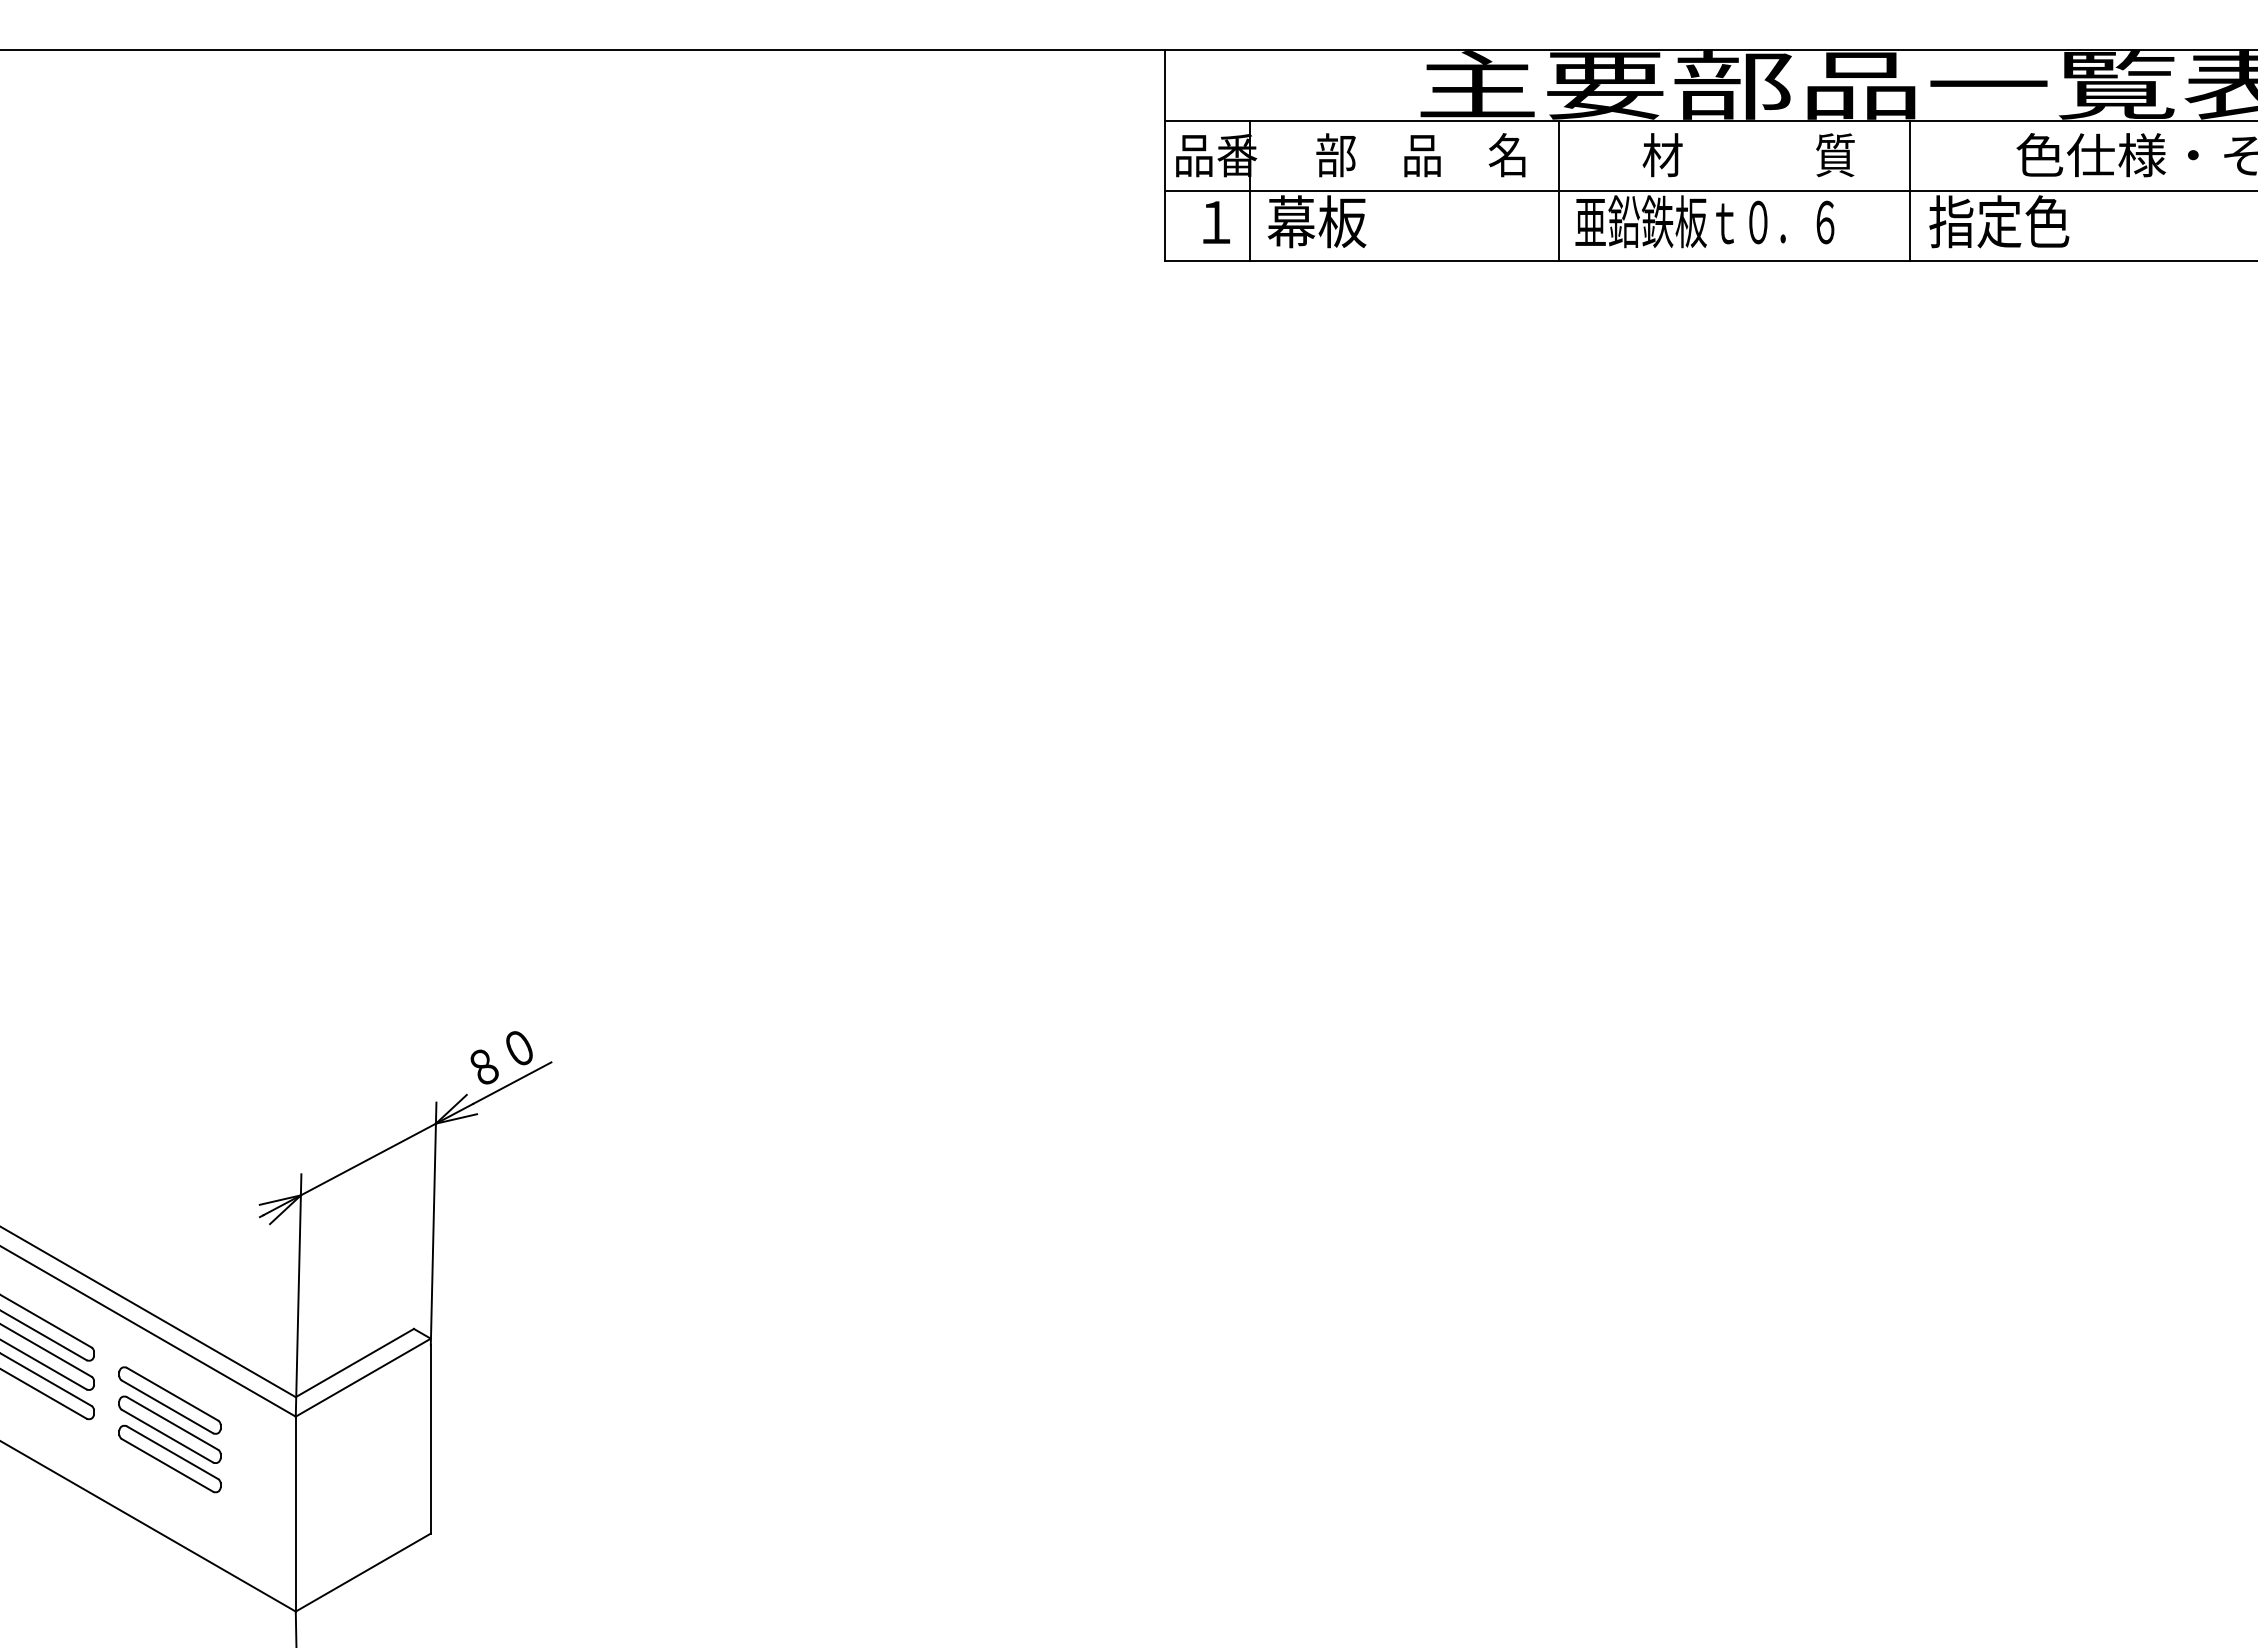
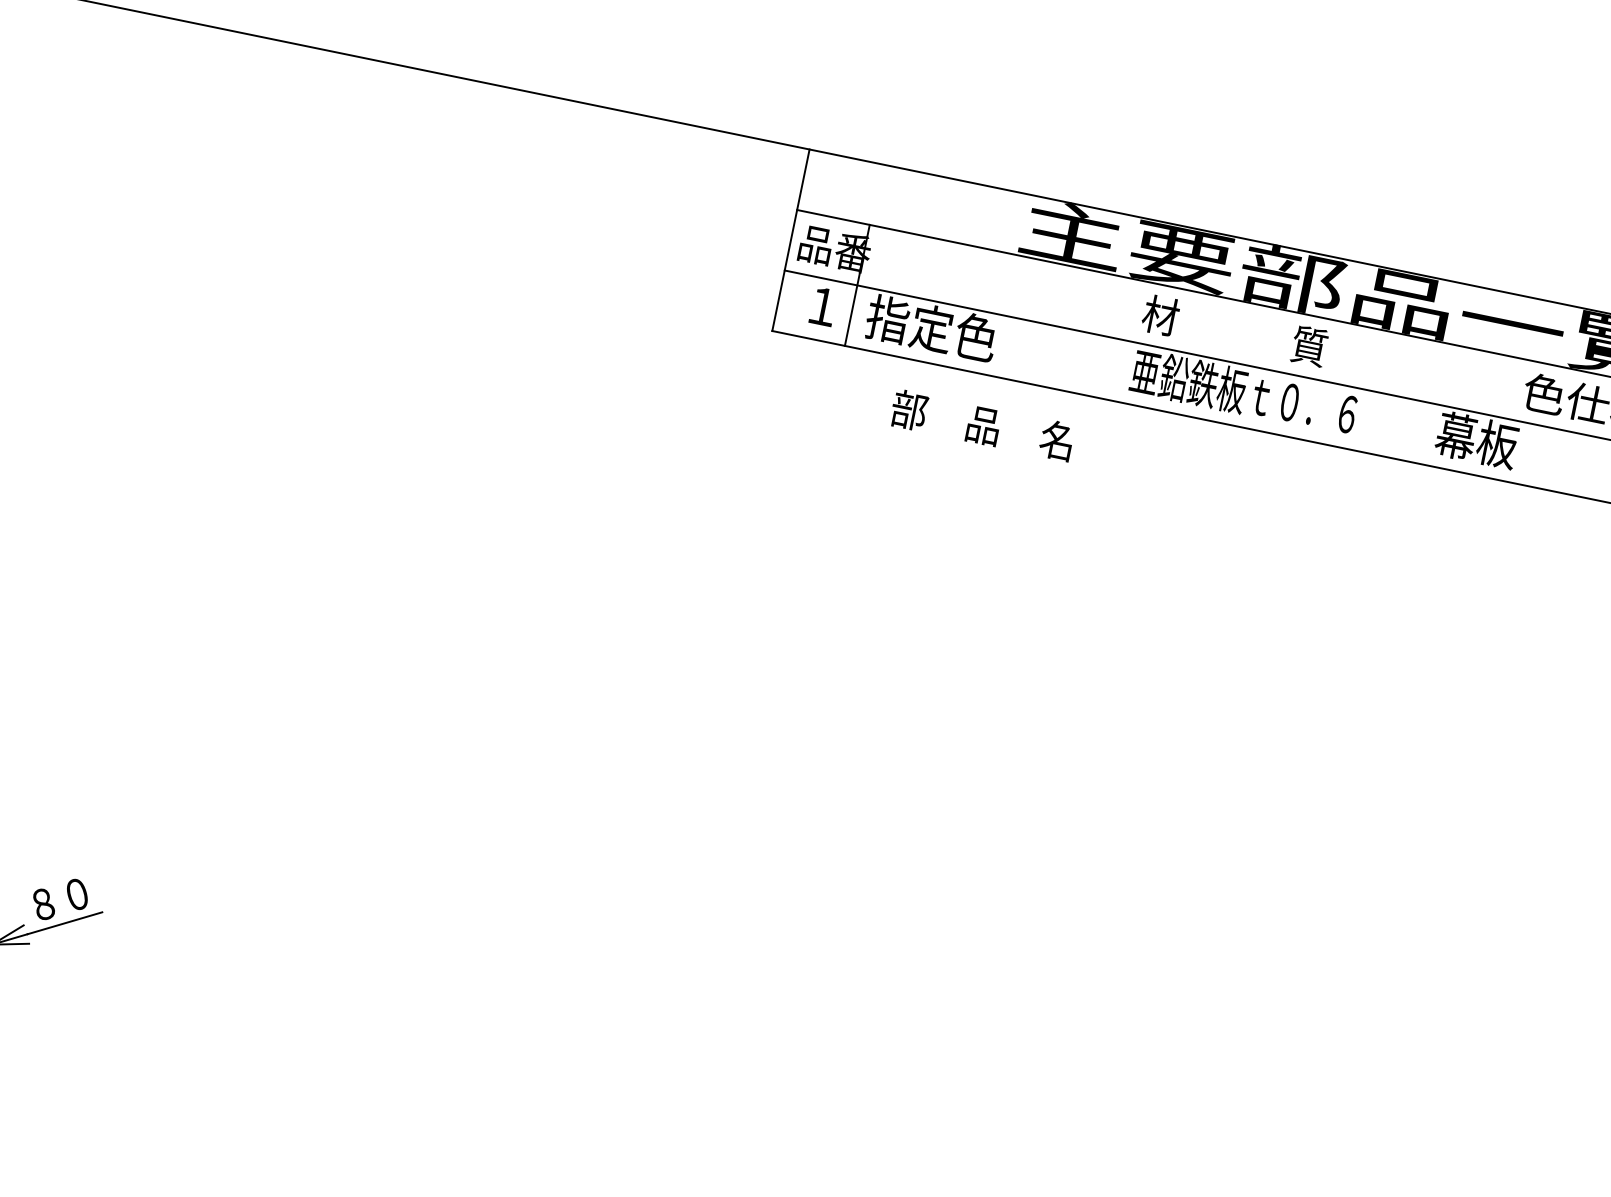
text: (1420, 155) -> (982, 425), moved
text: (1748, 155) -> (1234, 331), moved
line: (1558, 190) -> (1123, 339), removed
line: (1910, 190) -> (1426, 401), removed
text: (1341, 221) -> (931, 327), 幕板 -> 指定色
text: (1999, 221) -> (1497, 444), 指定色 -> 幕板

